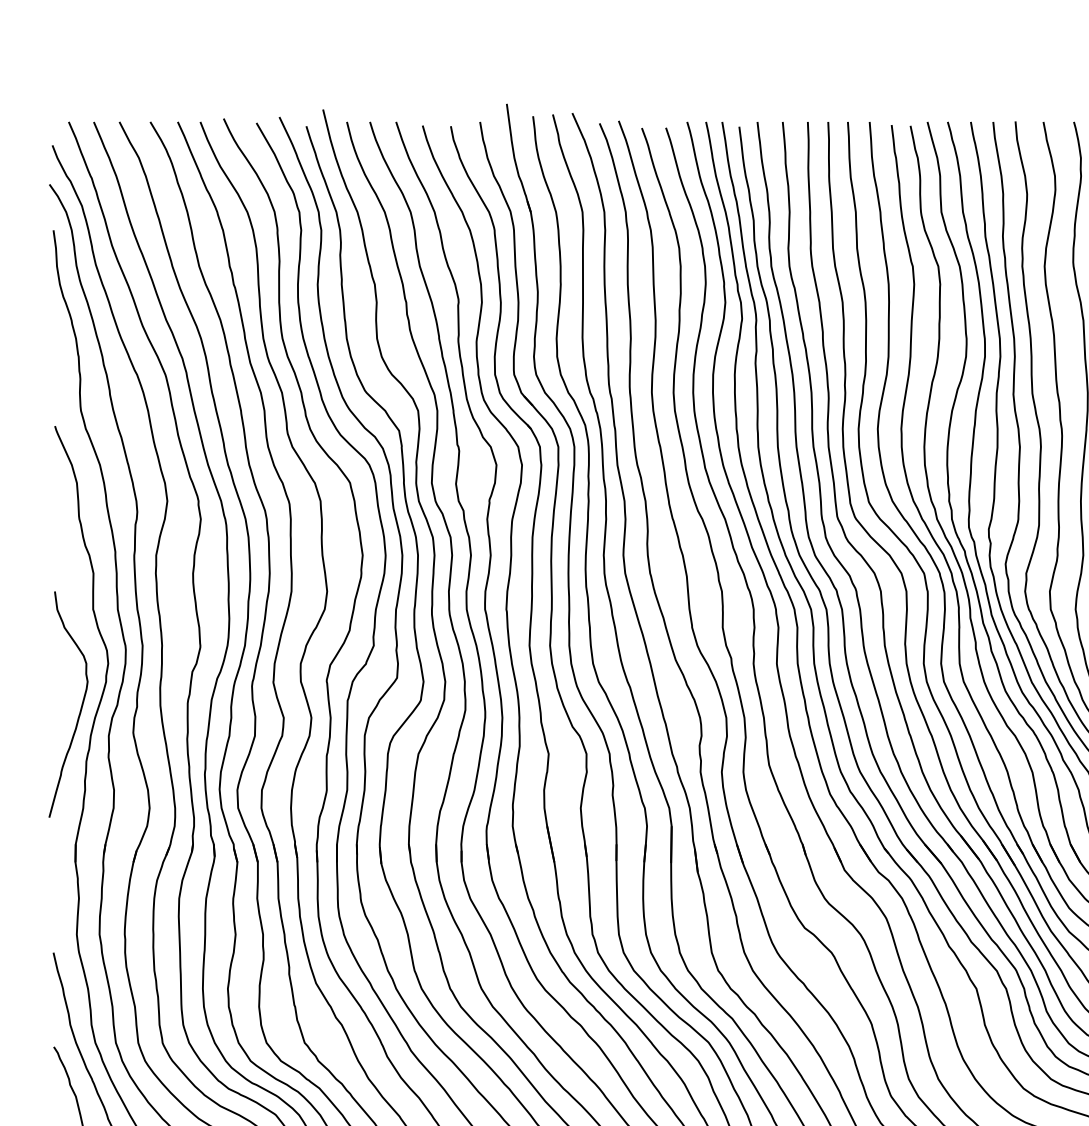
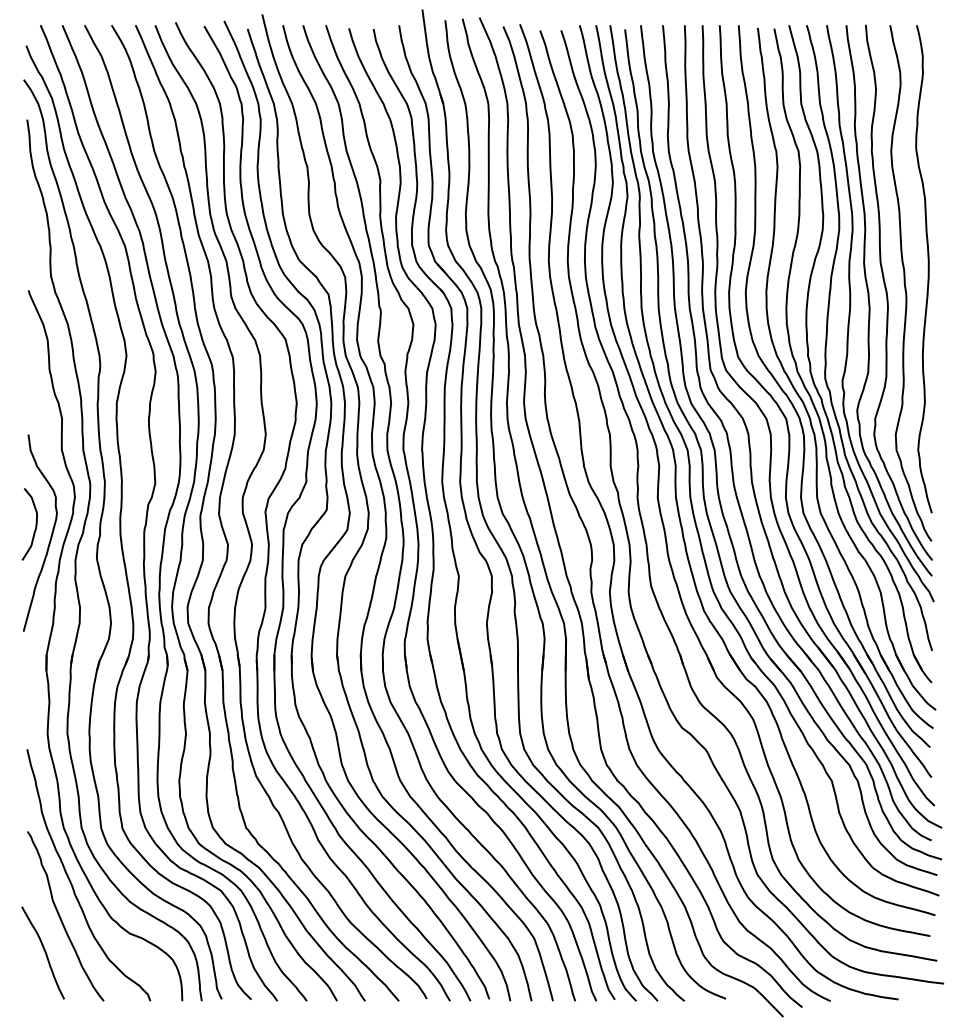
curve: (62, 694) -> (35, 524), added

